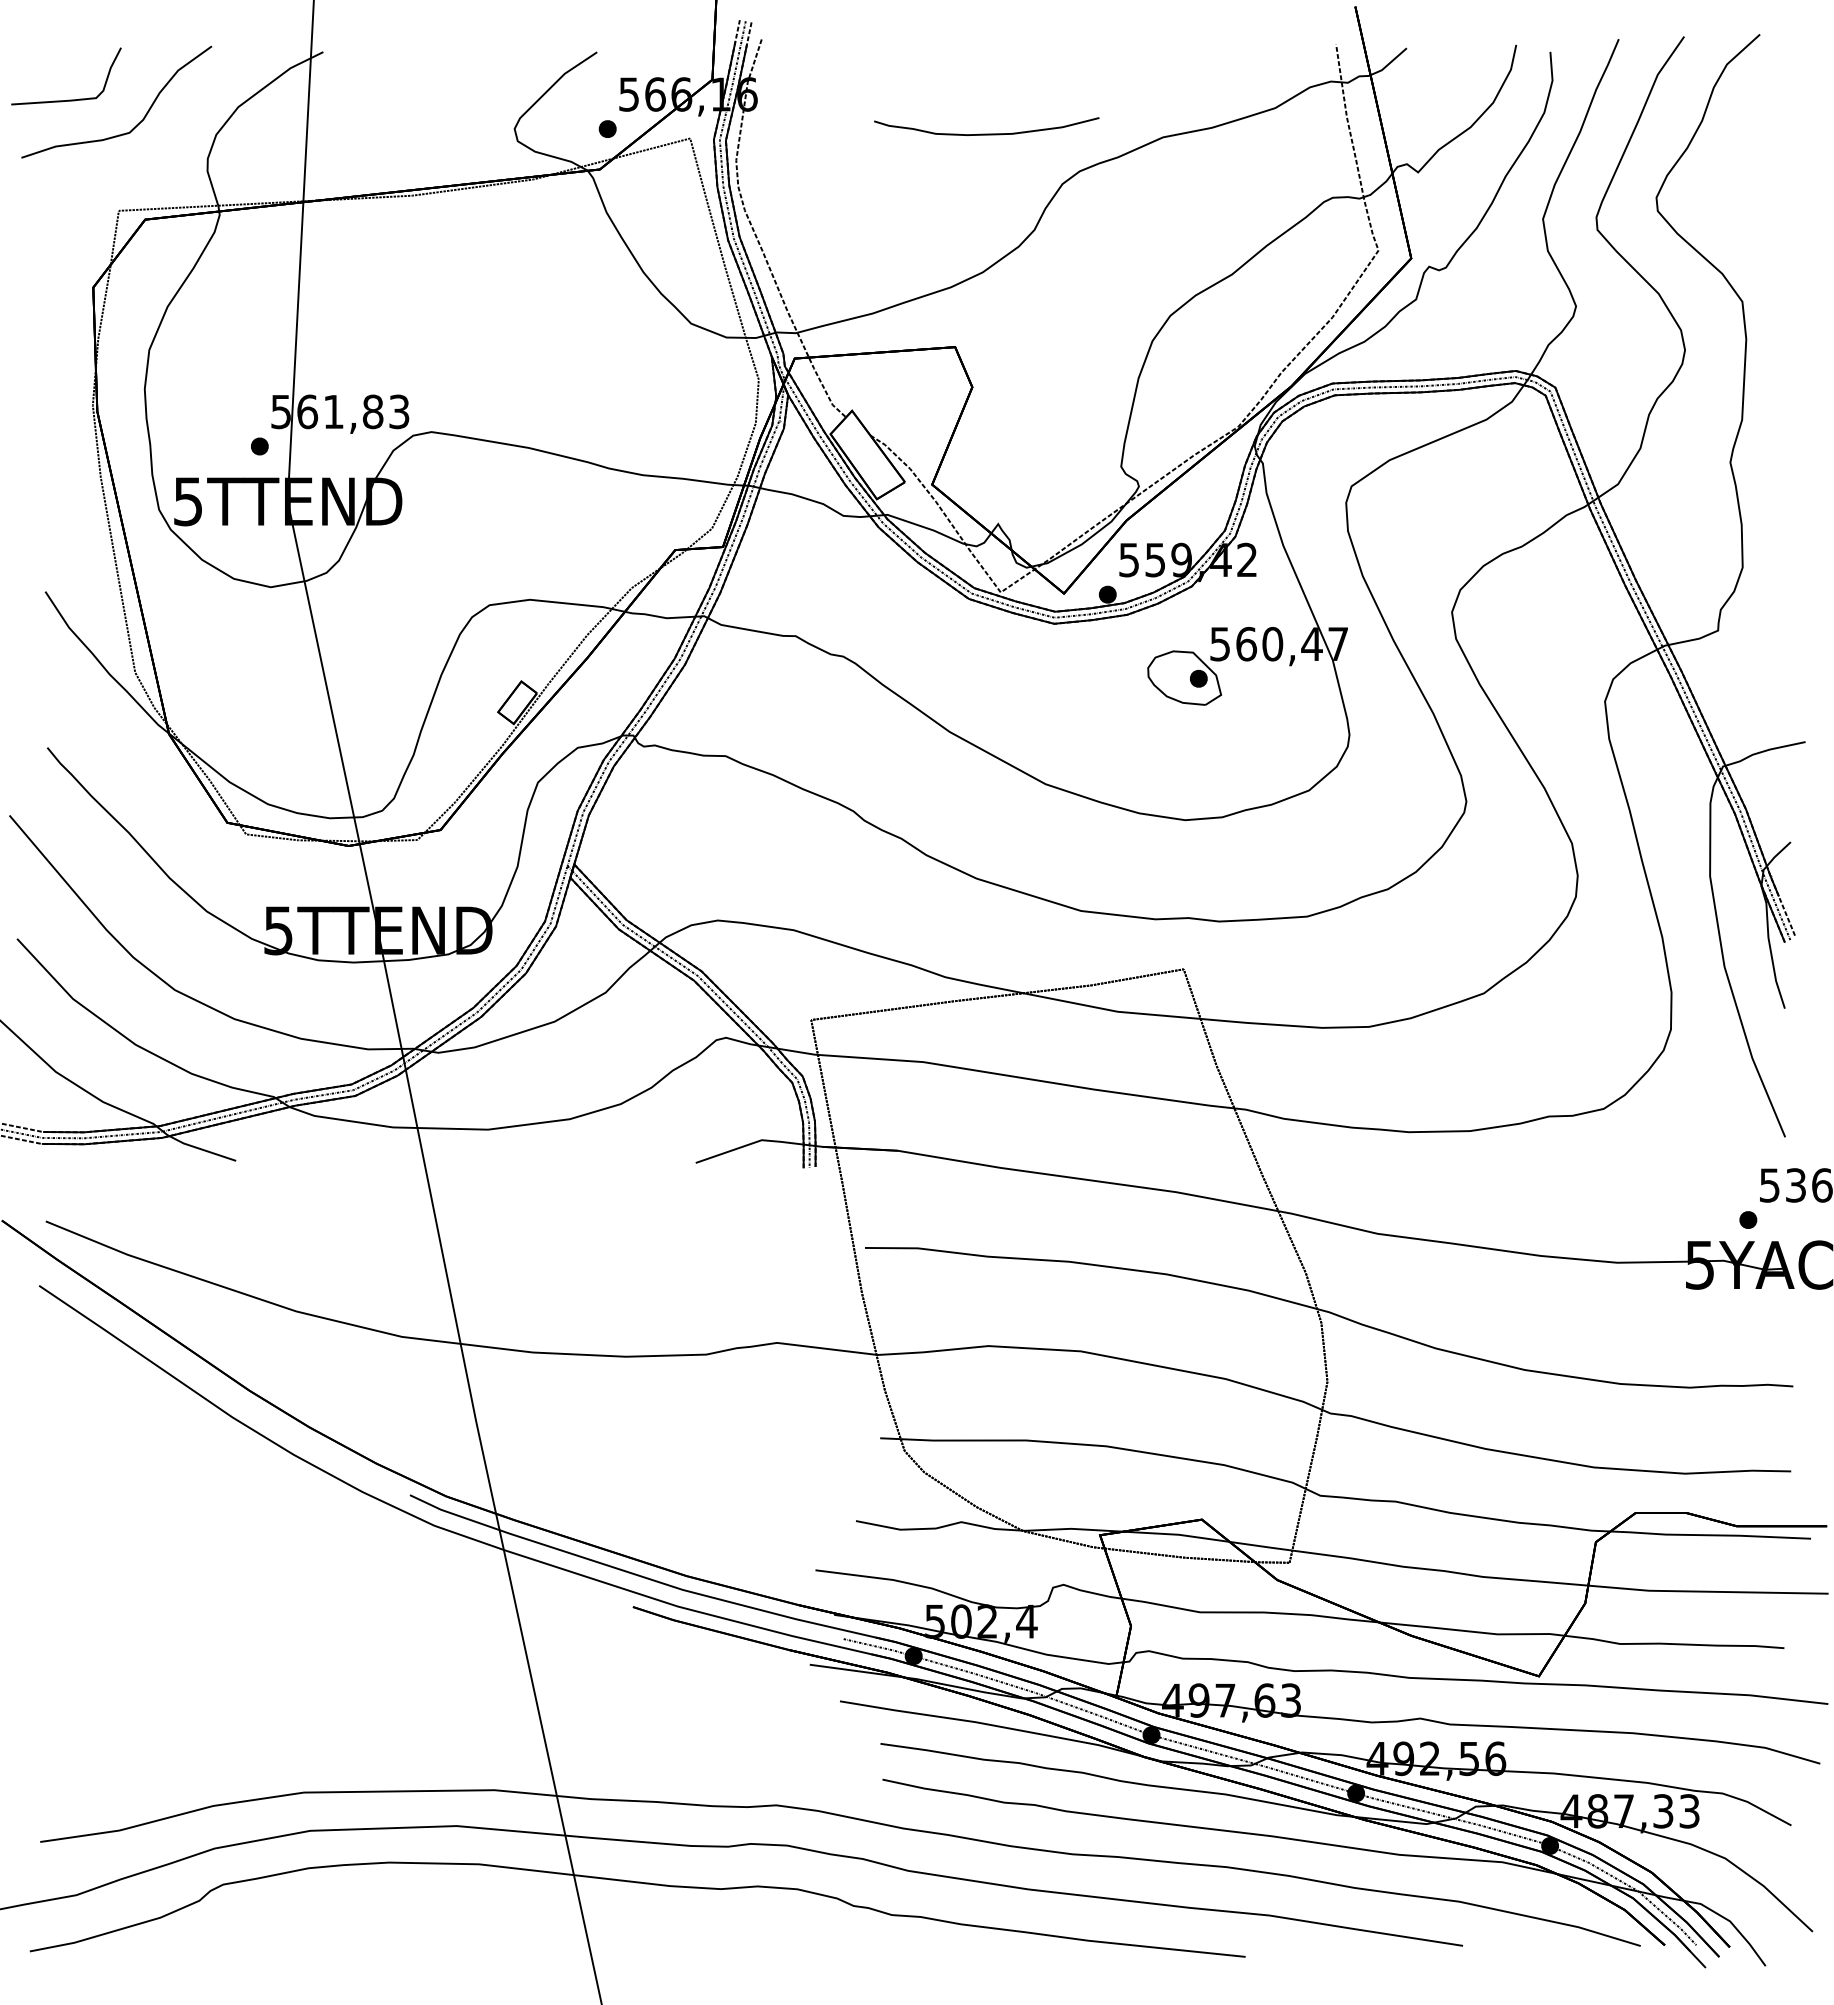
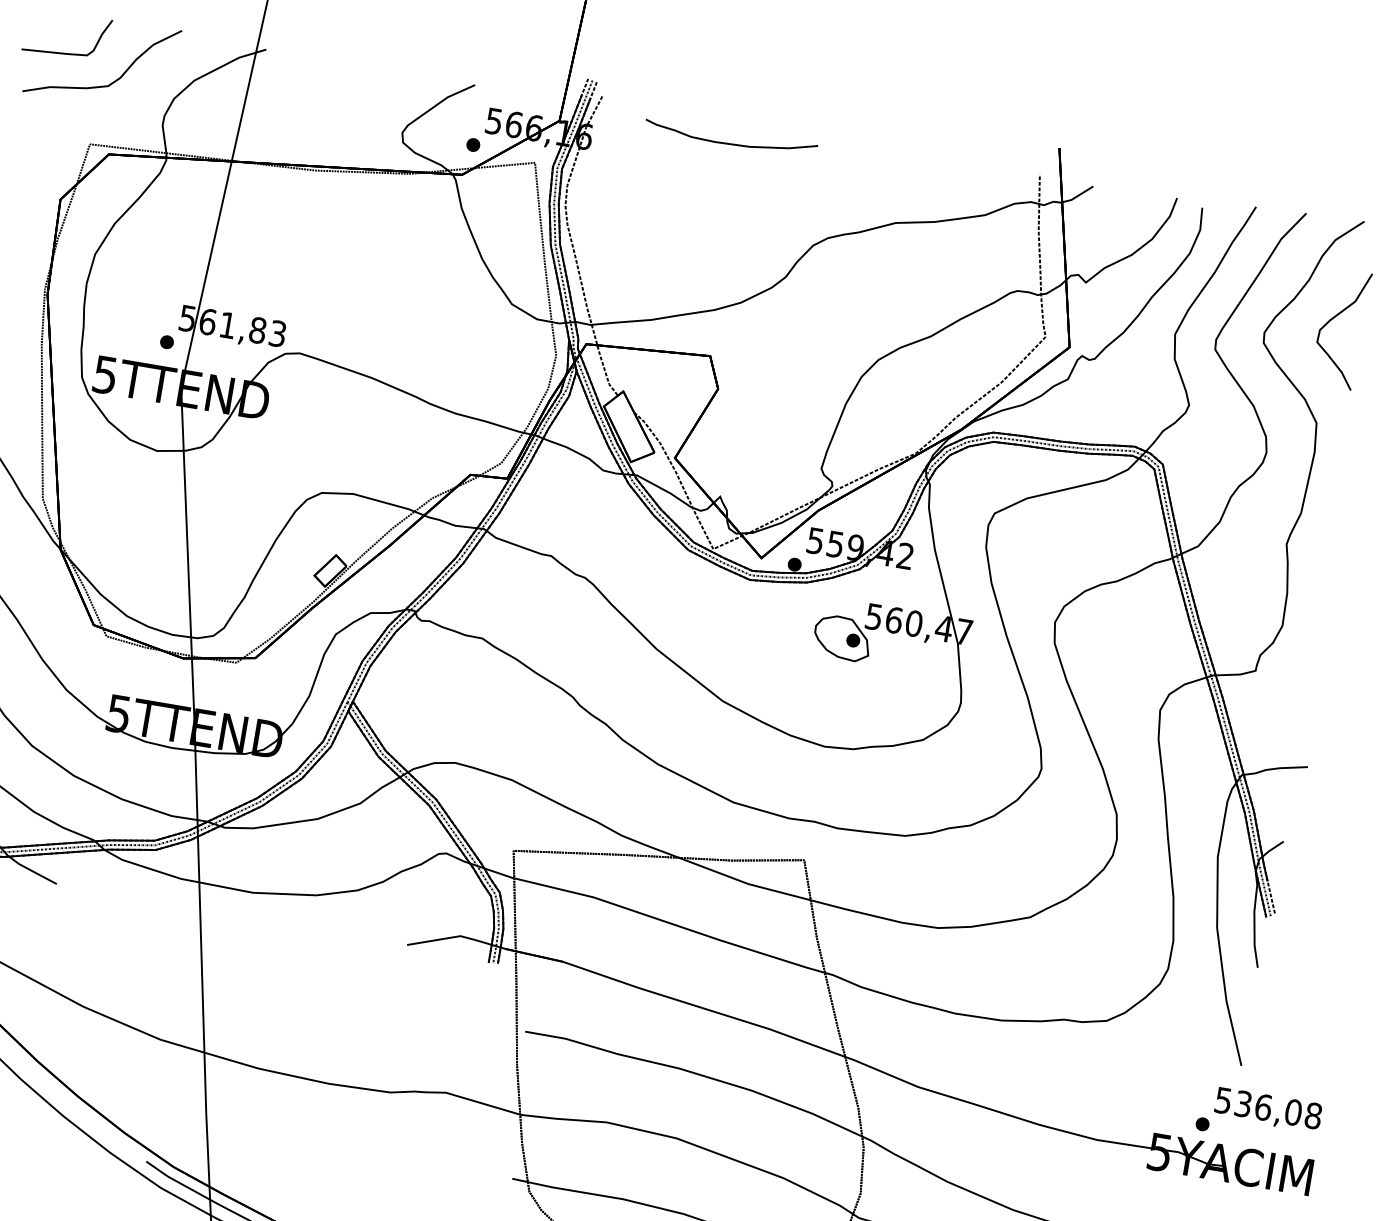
curve: (986, 133) -> (730, 143), moved
curve: (1742, 164) -> (1334, 318), added

